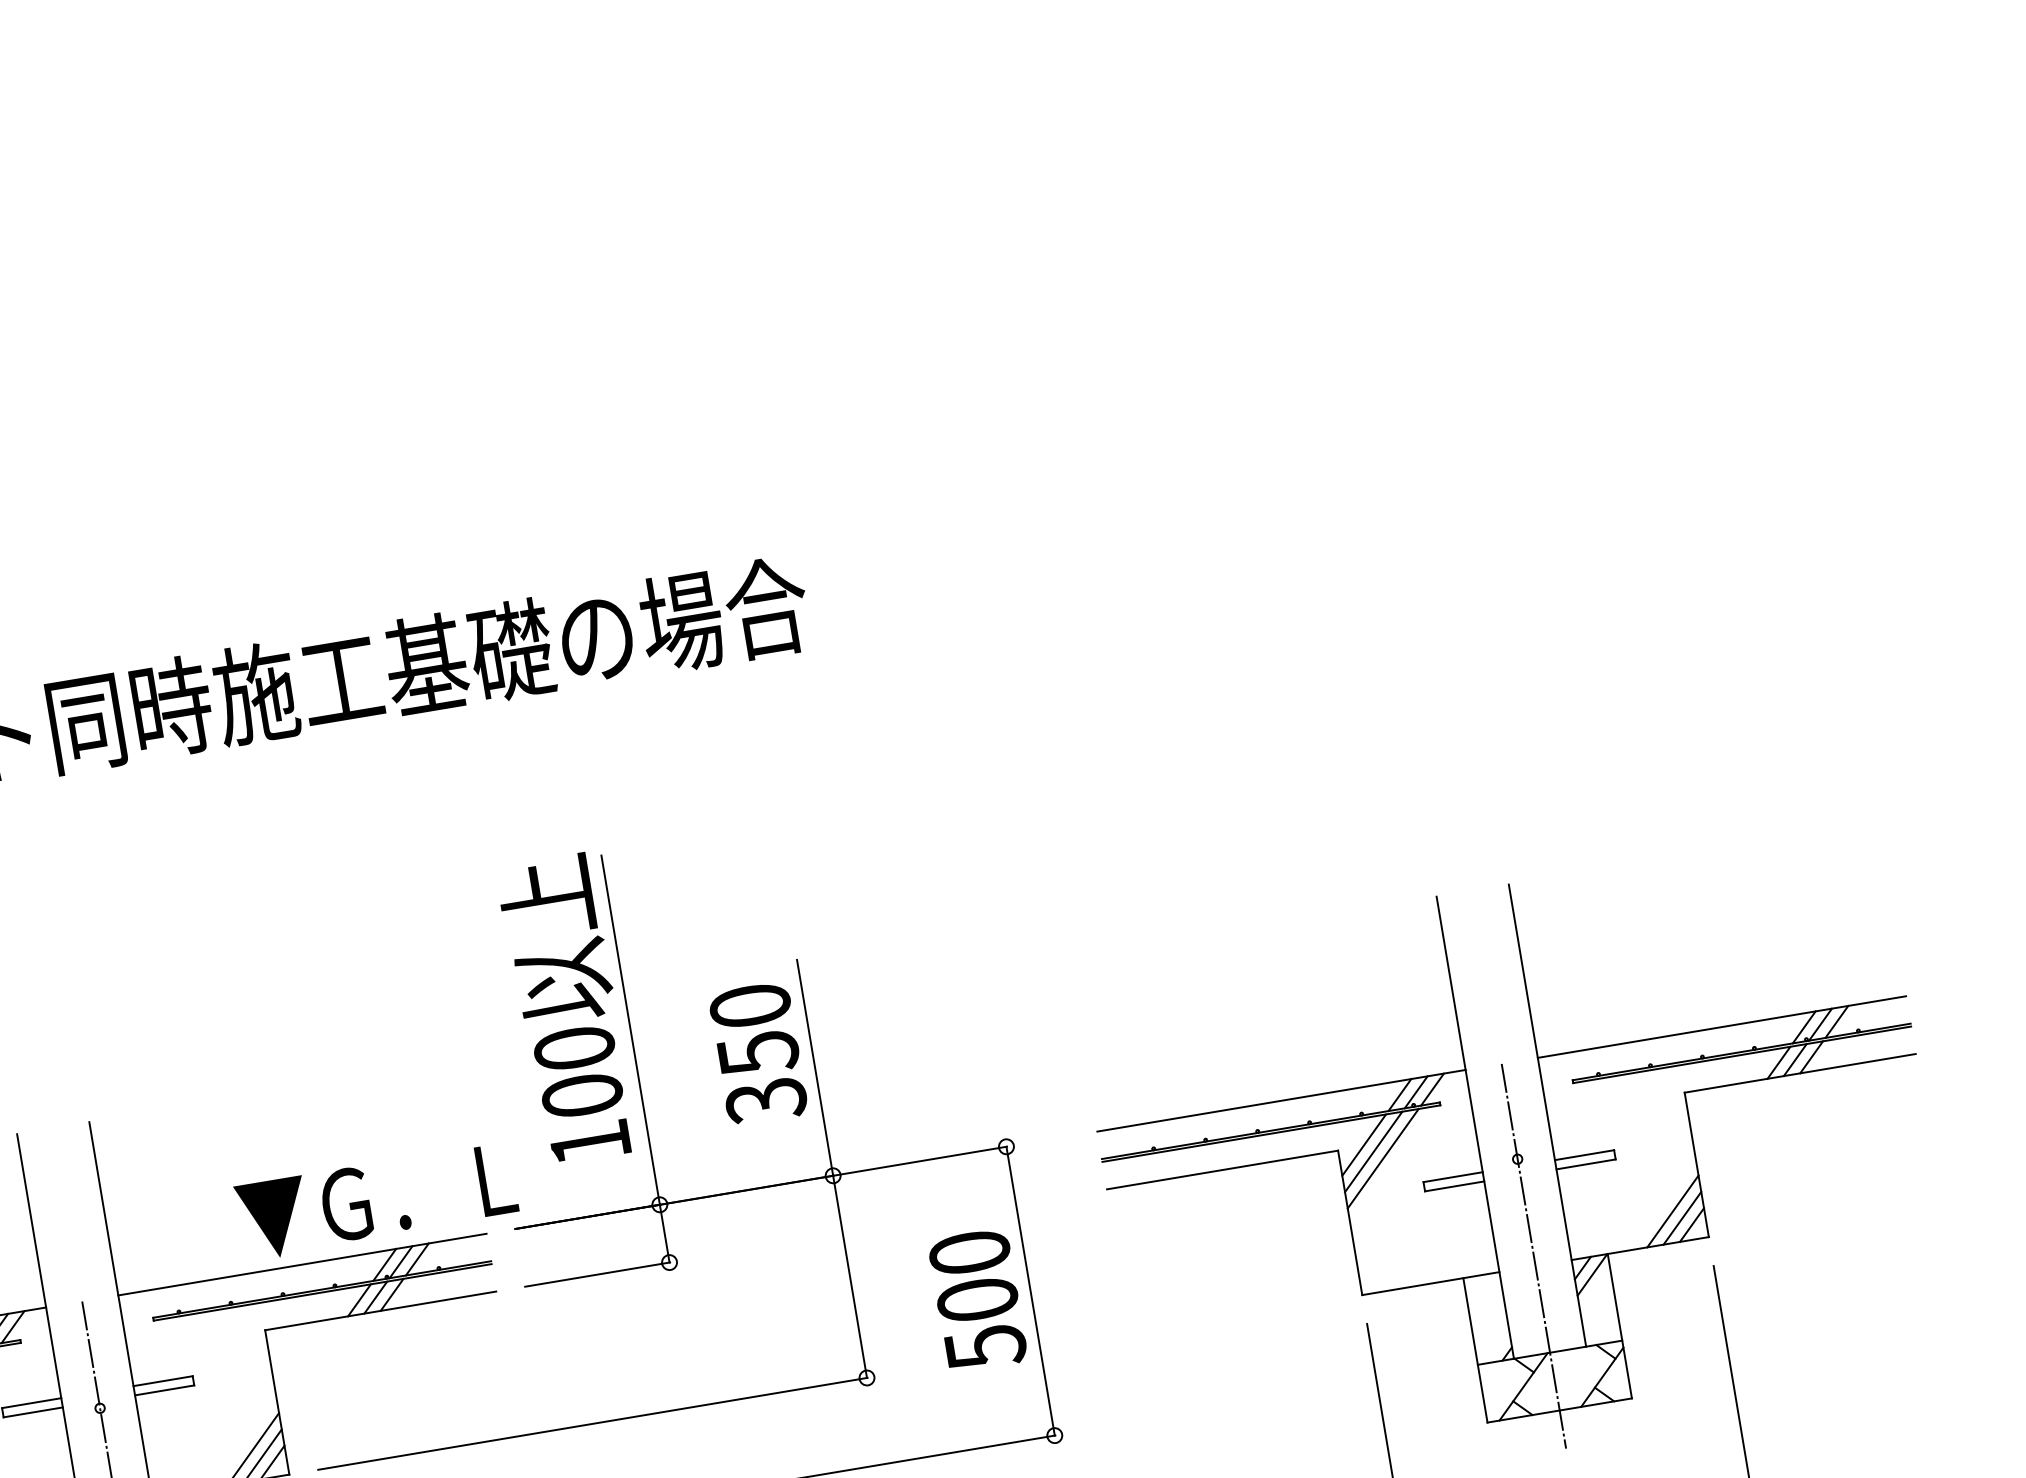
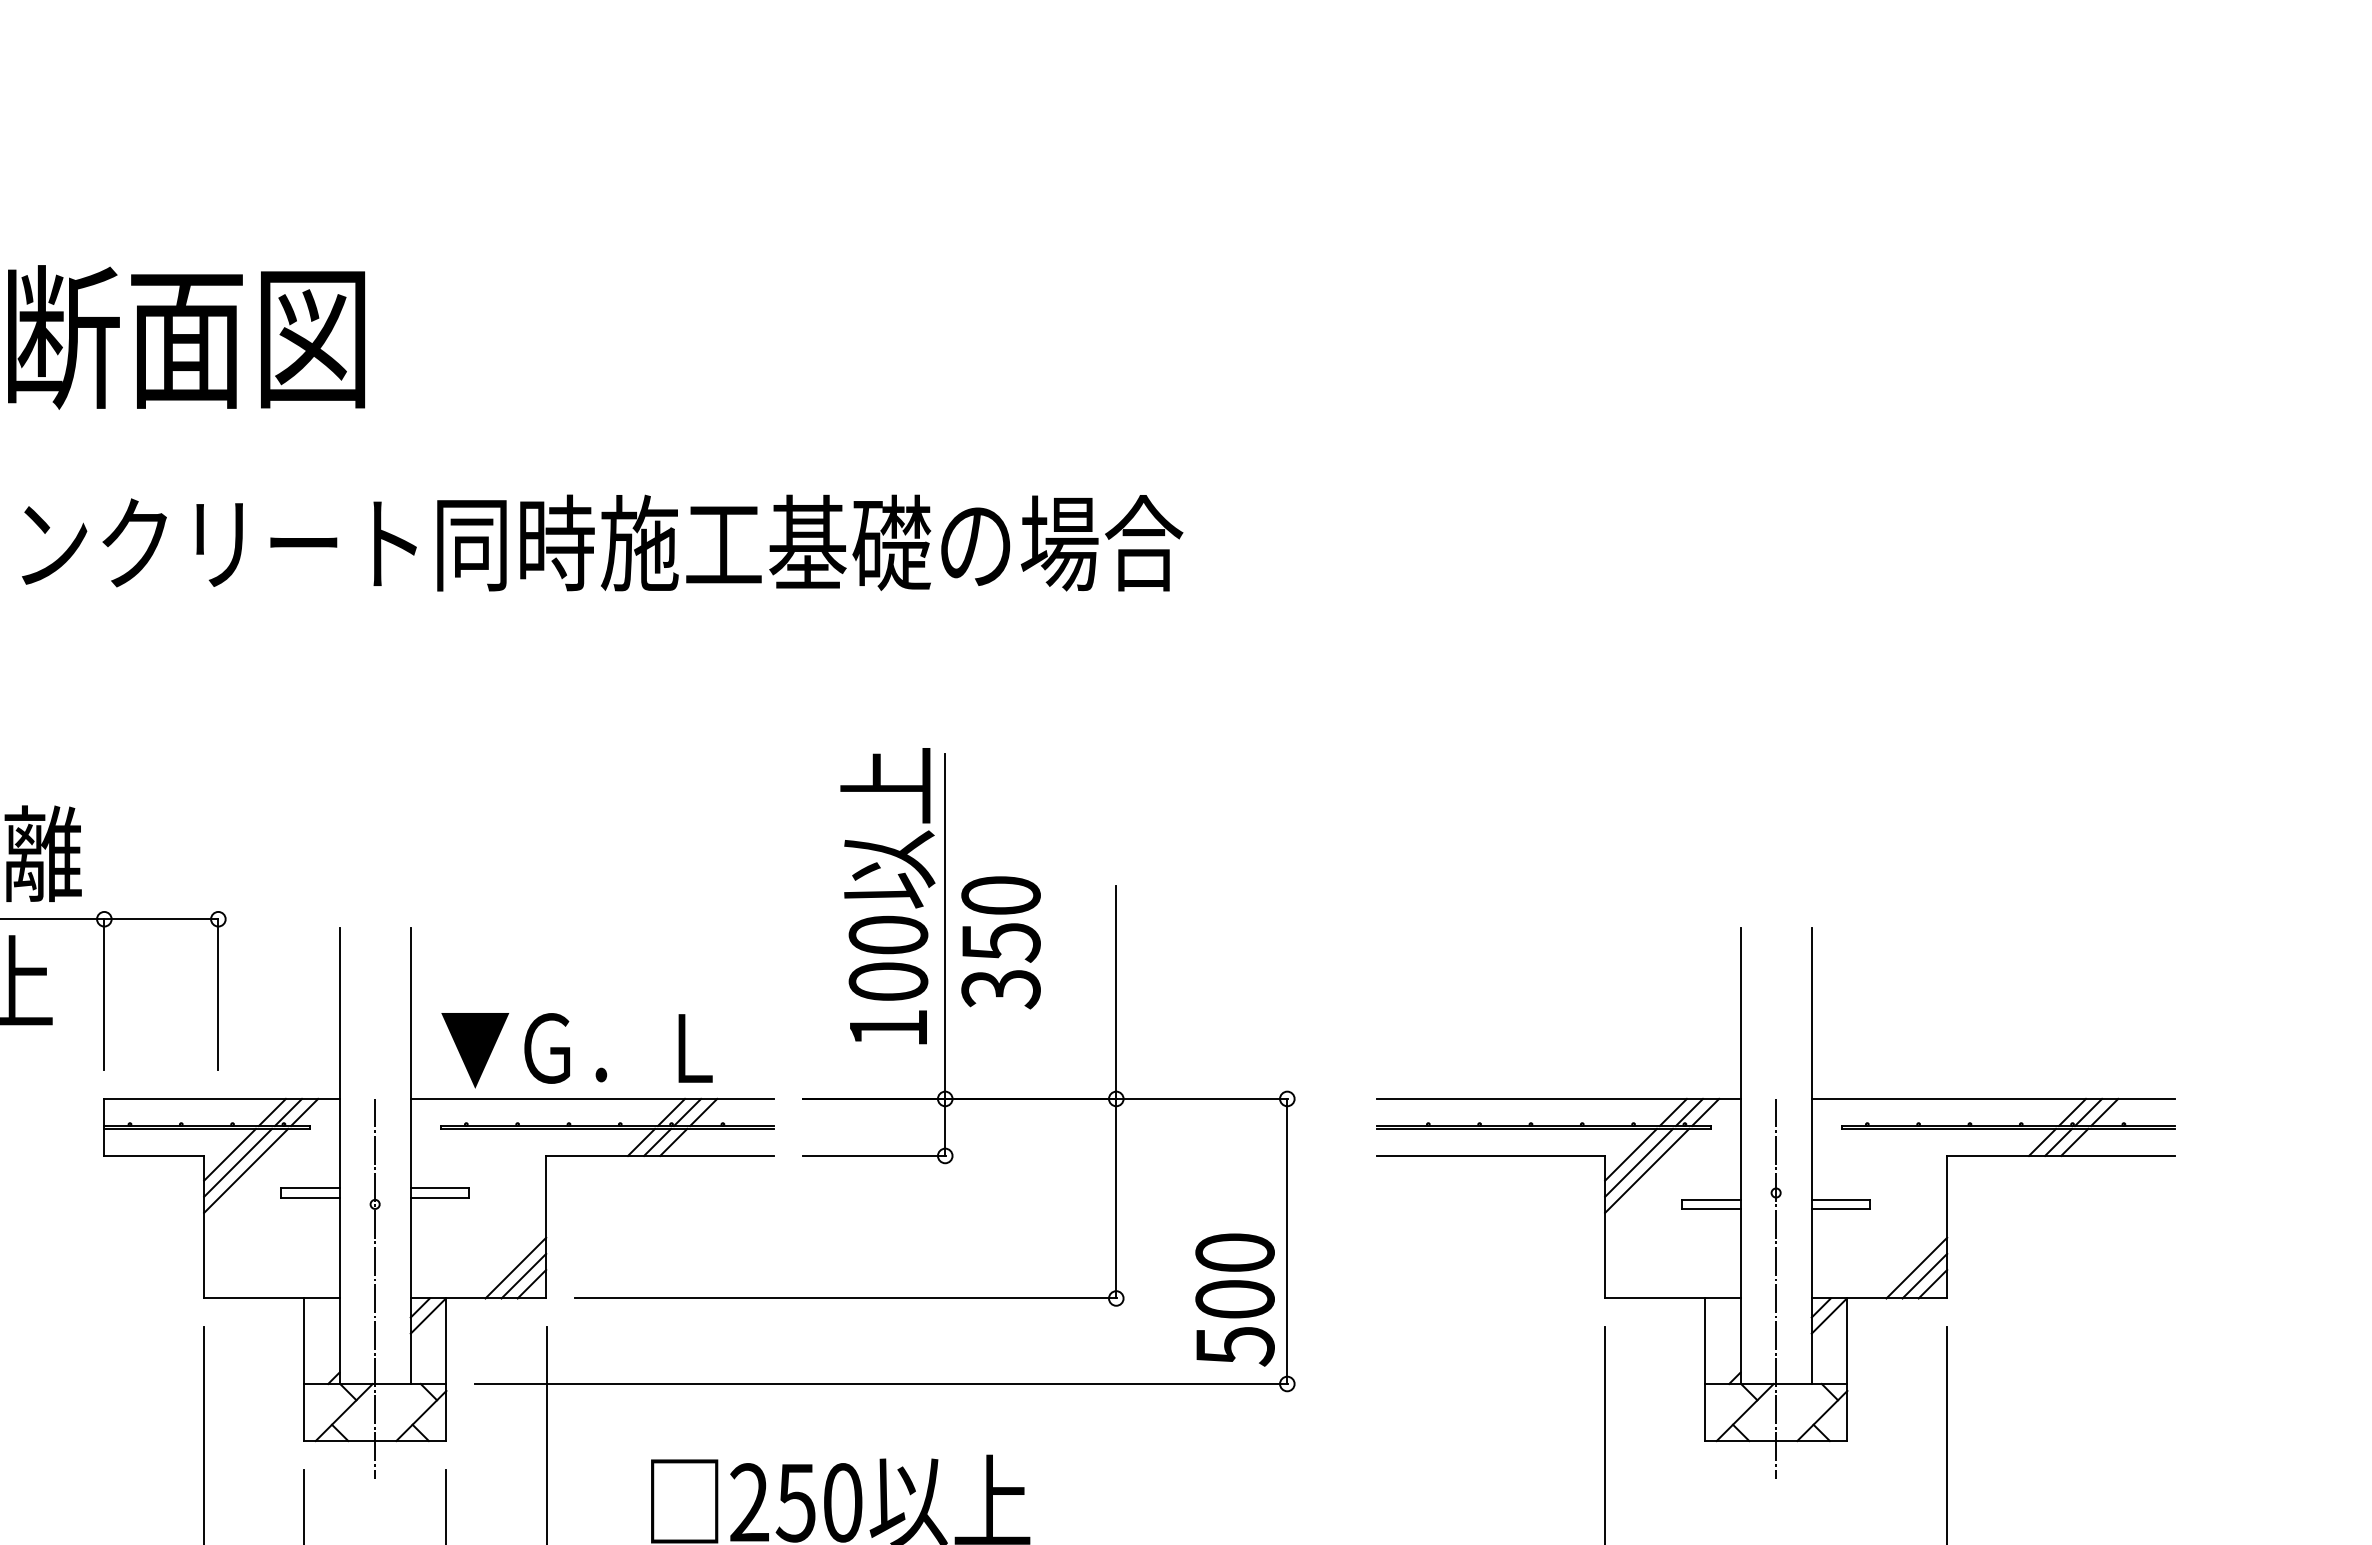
text: (757, 1053) -> (1000, 942), moved
text: (376, 1201) -> (576, 1050), moved
text: (977, 1300) -> (1234, 1299), moved

